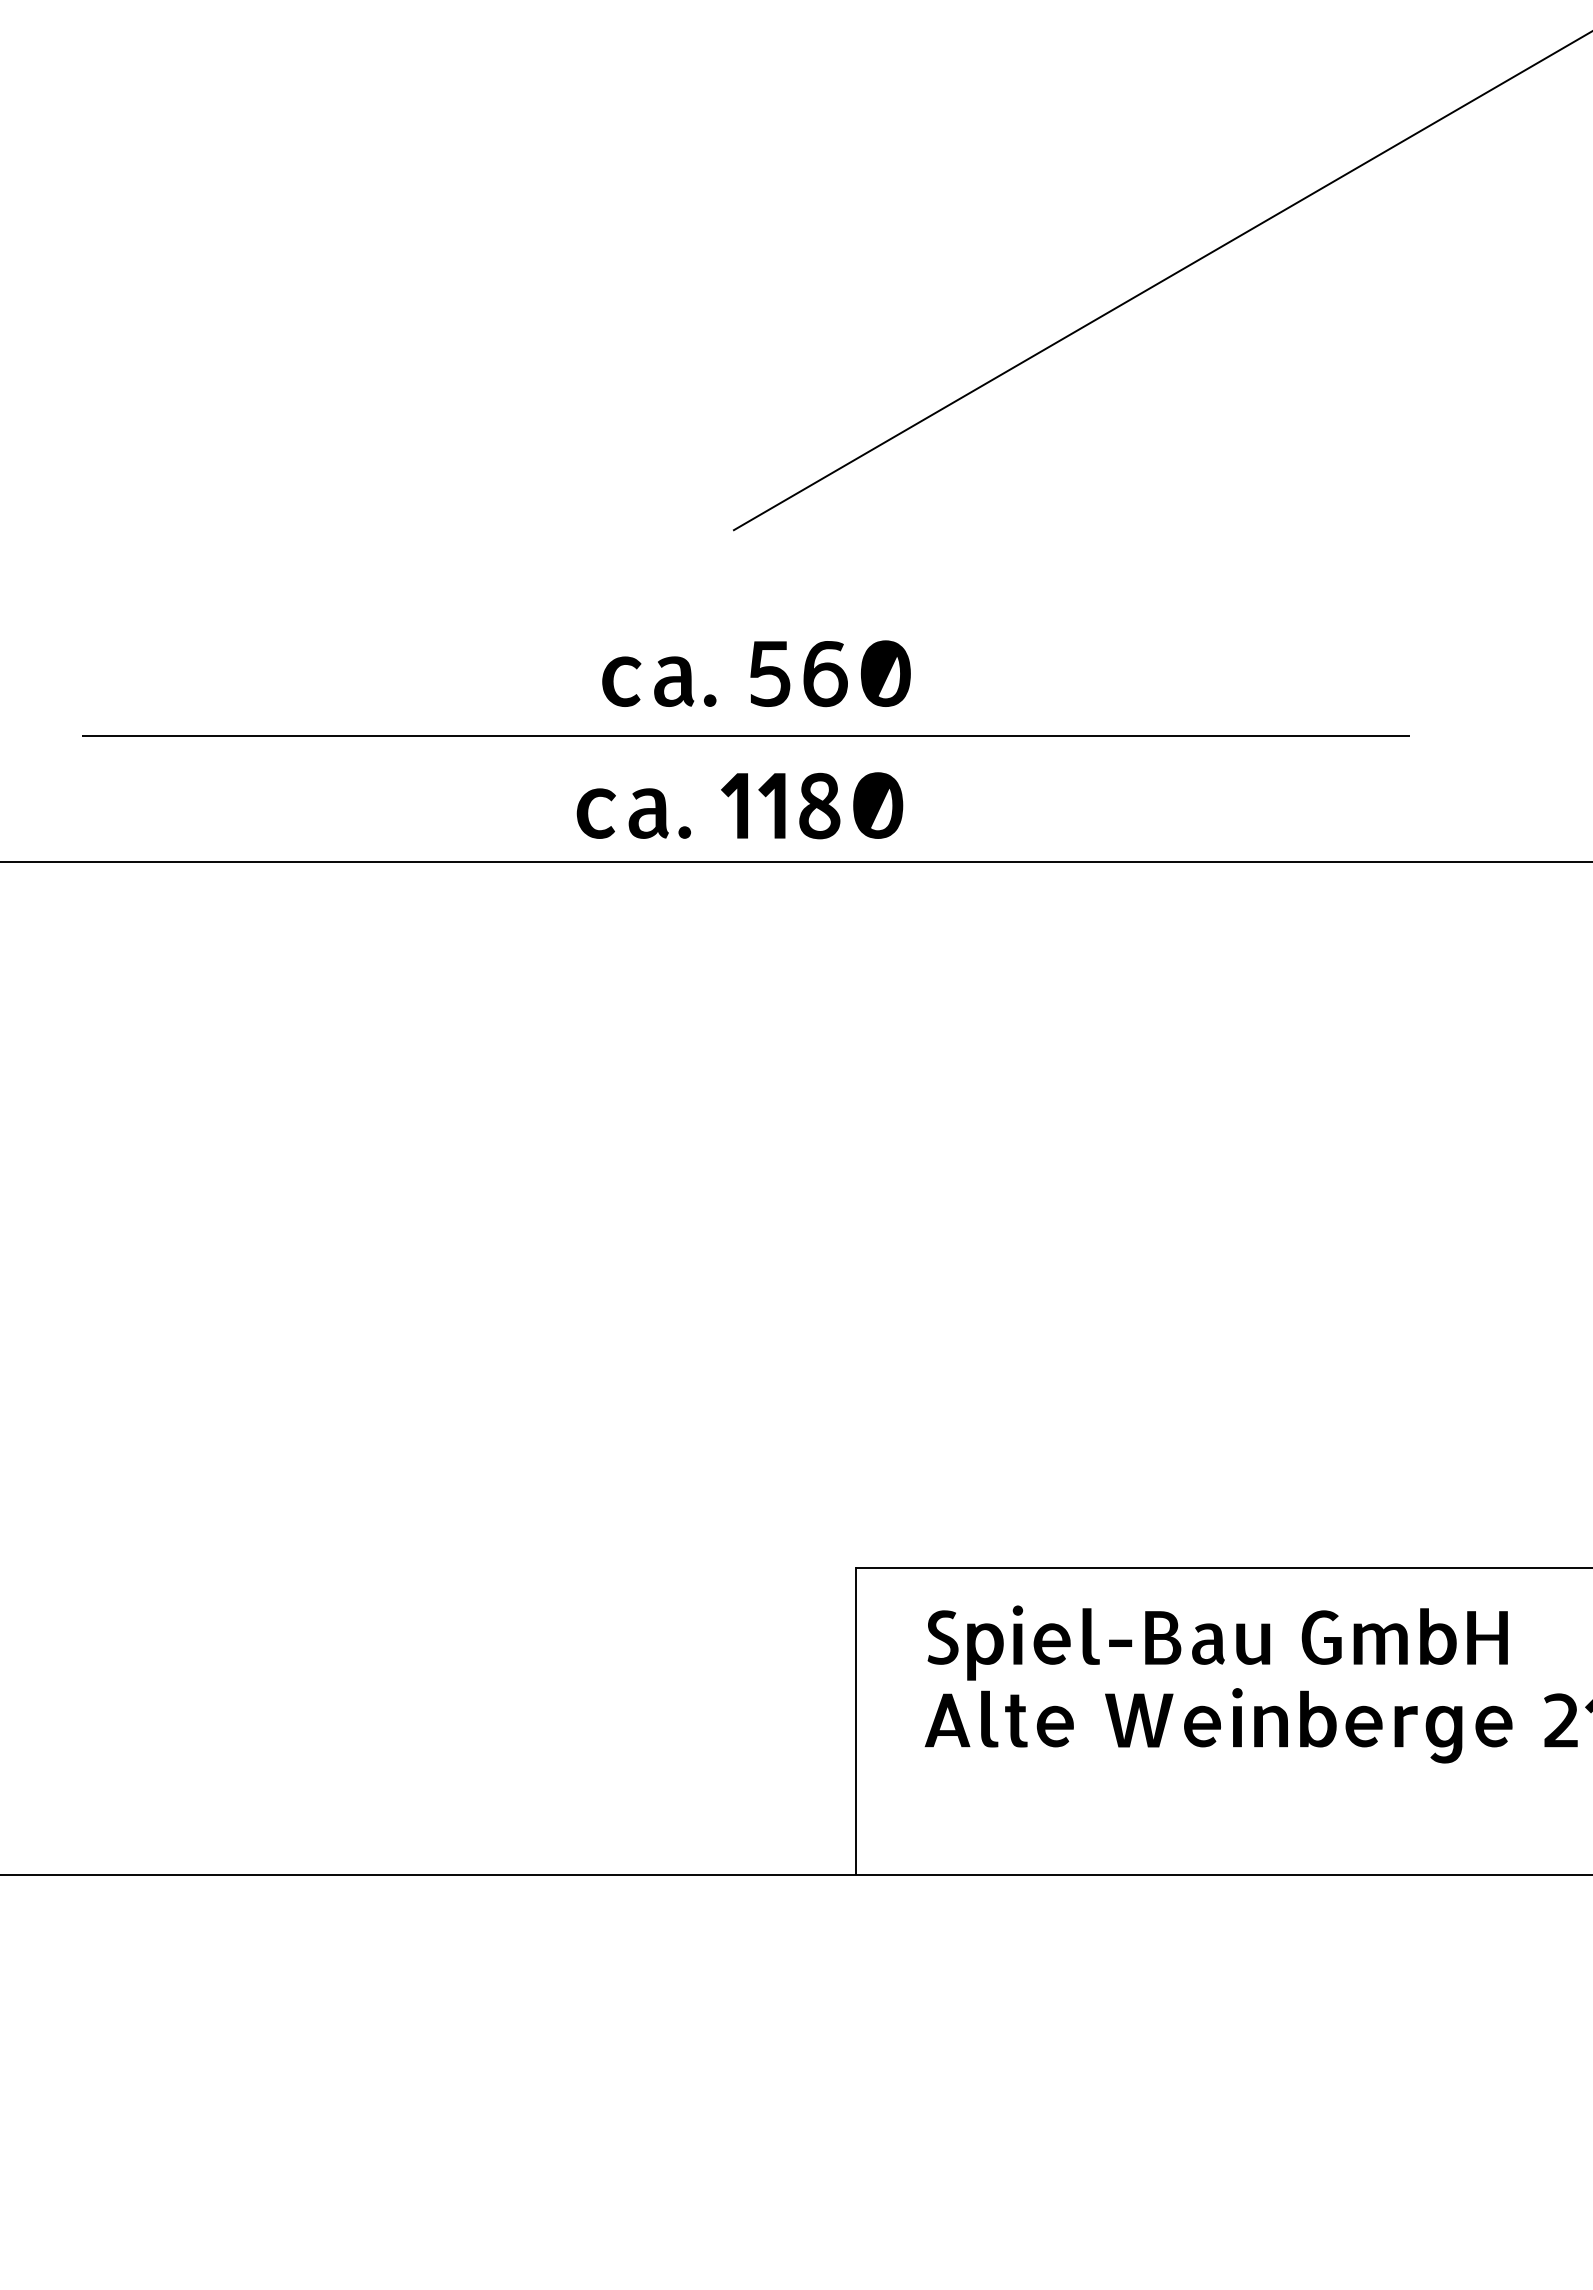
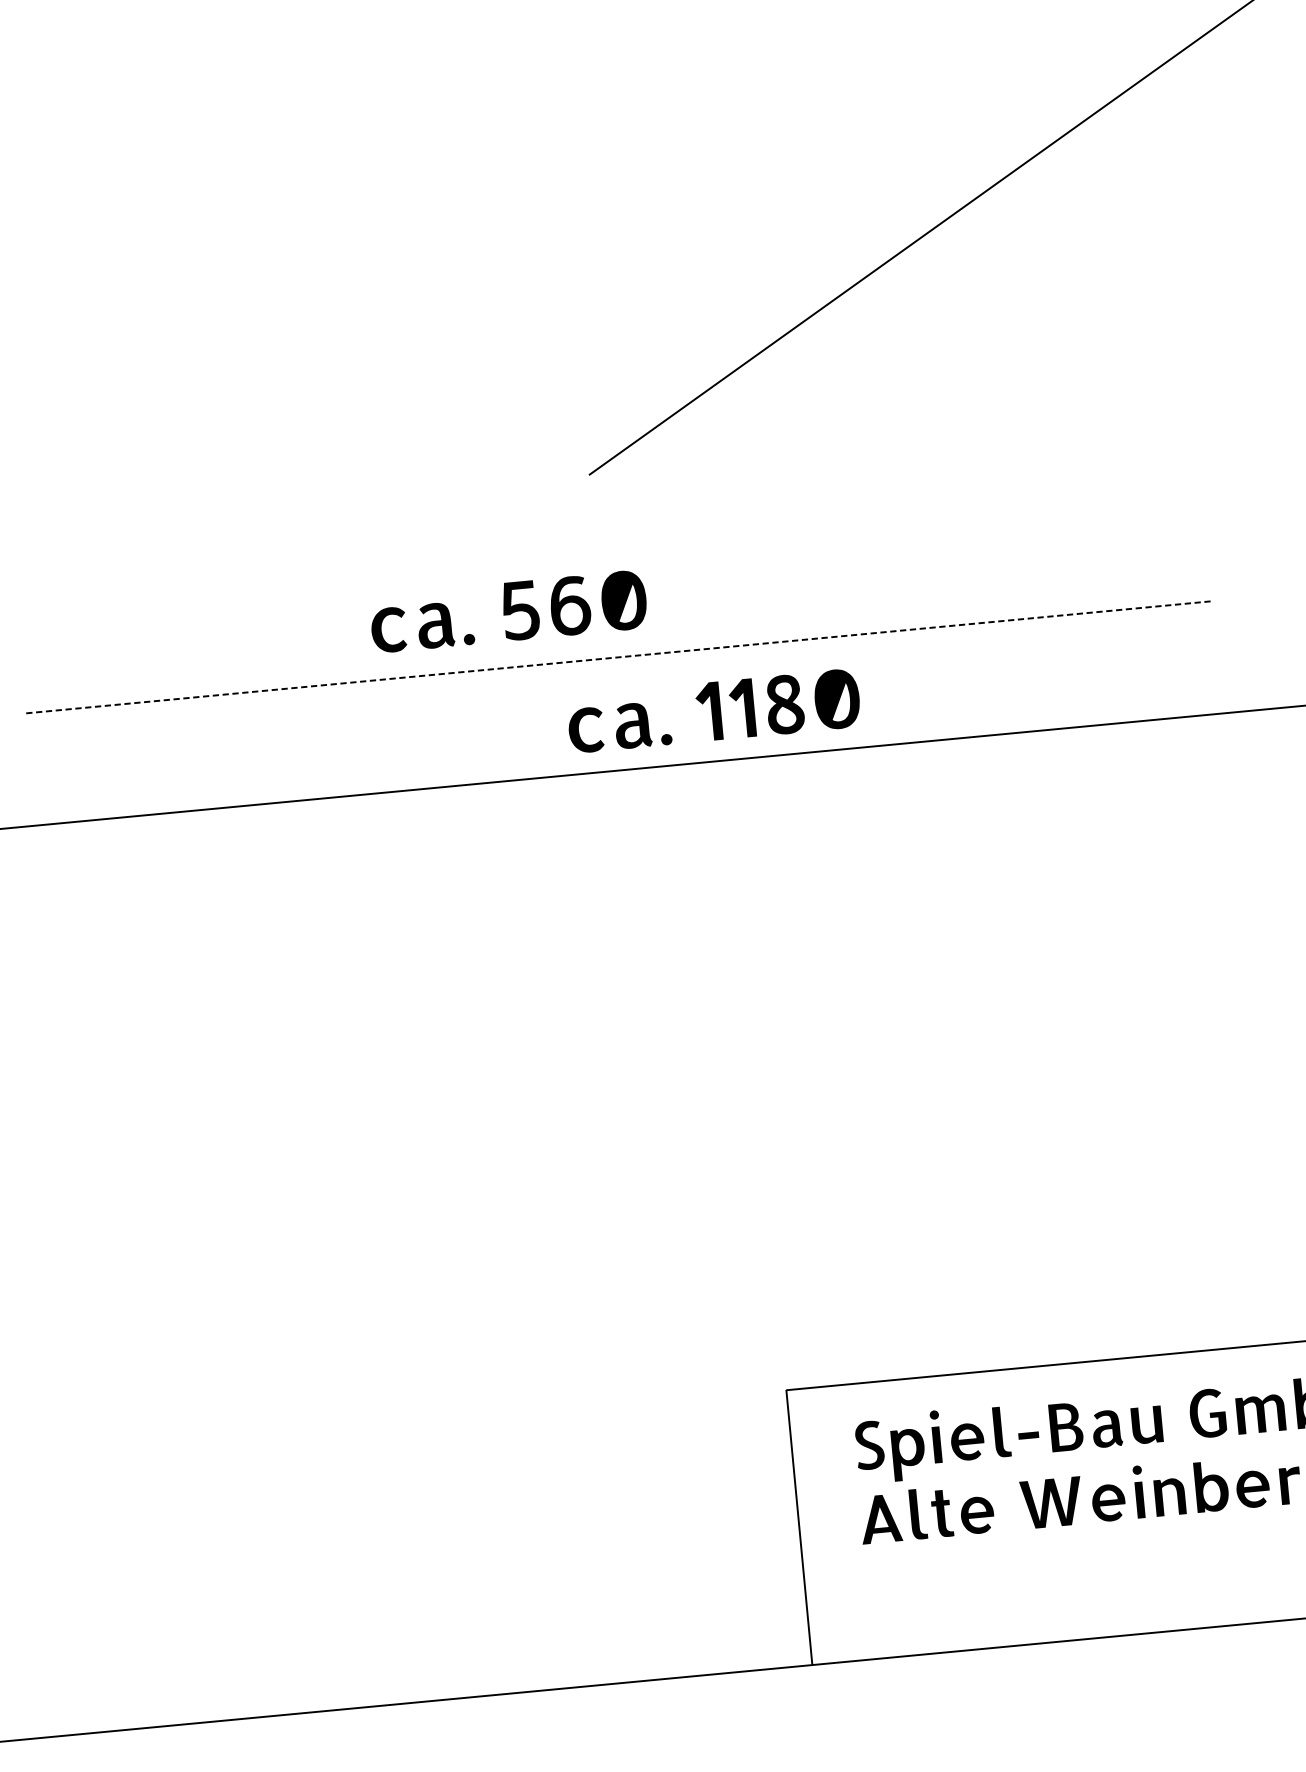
text: (756, 673) -> (508, 611), moved
line: (745, 736) -> (617, 657), solid -> dashed
text: (739, 805) -> (713, 710), moved

